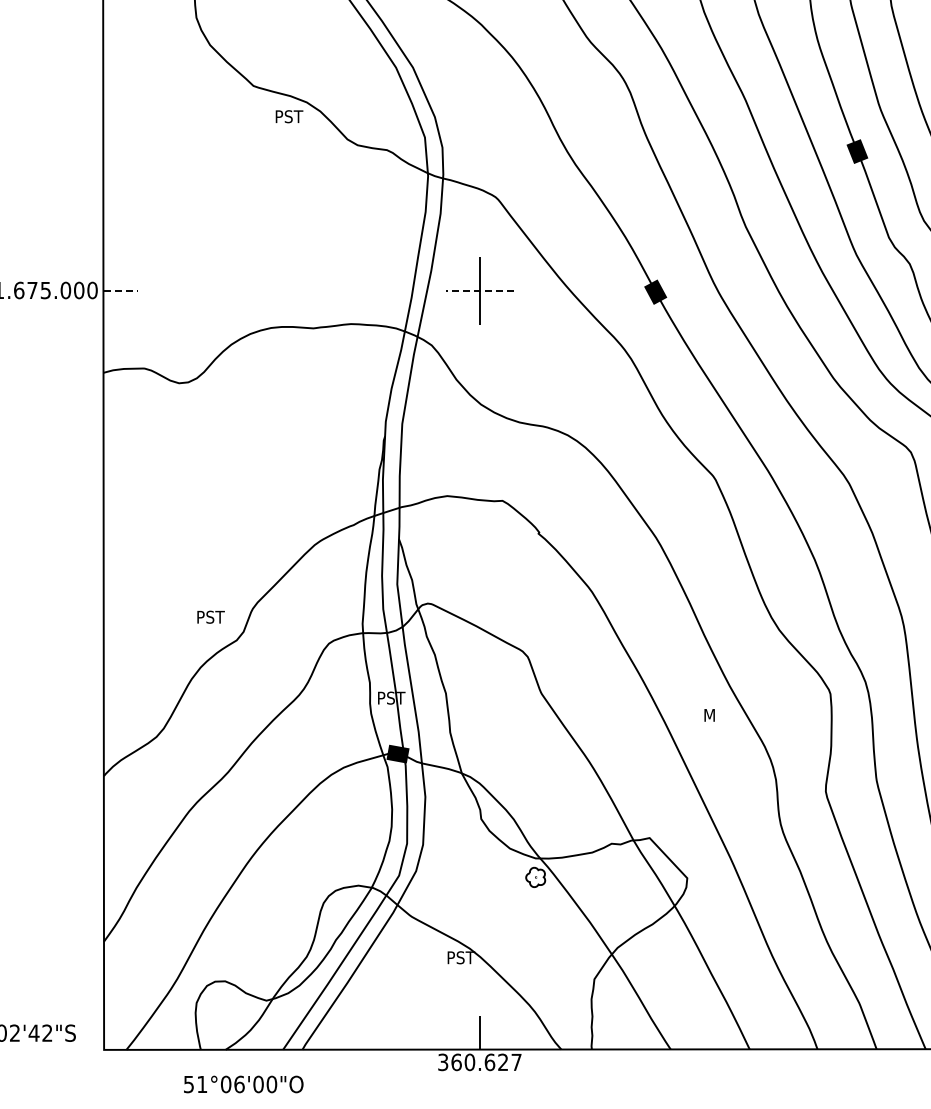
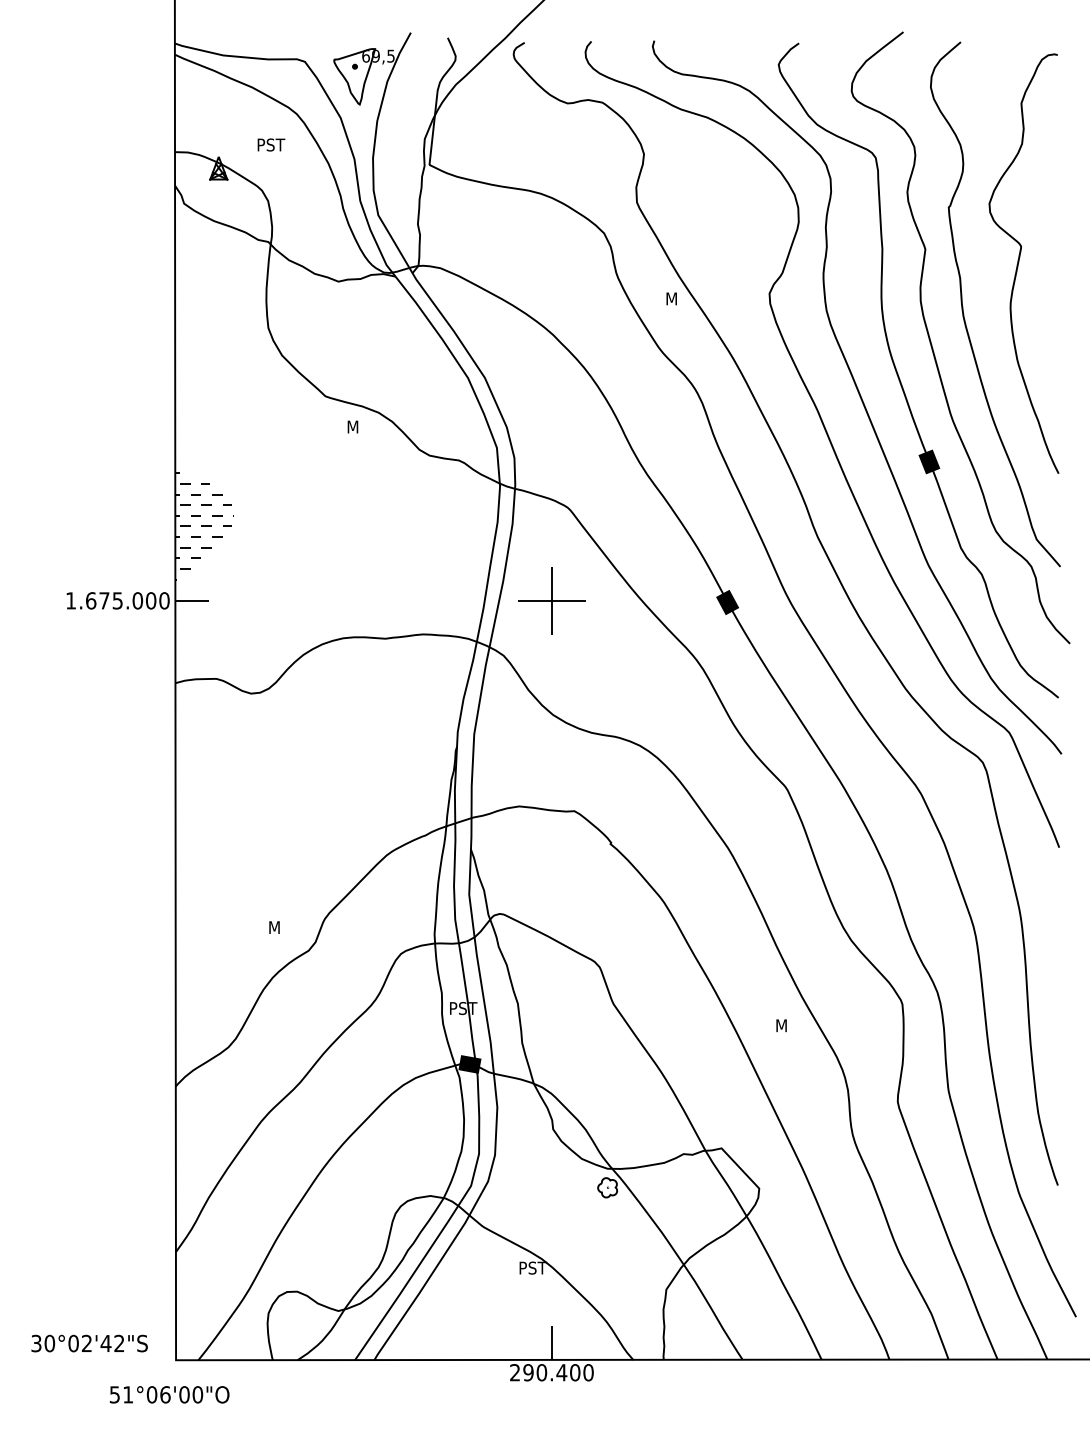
text: (290, 116) -> (362, 426), PST -> M
hatch: (132, 216) -> (204, 526), added
line: (120, 290) -> (192, 600), dashed -> solid
line: (479, 290) -> (551, 600), dashed -> solid
text: (211, 617) -> (283, 927), PST -> M
text: (479, 1062) -> (551, 1372), 360.627 -> 290.400
text: (243, 1084) -> (169, 1394), moved

